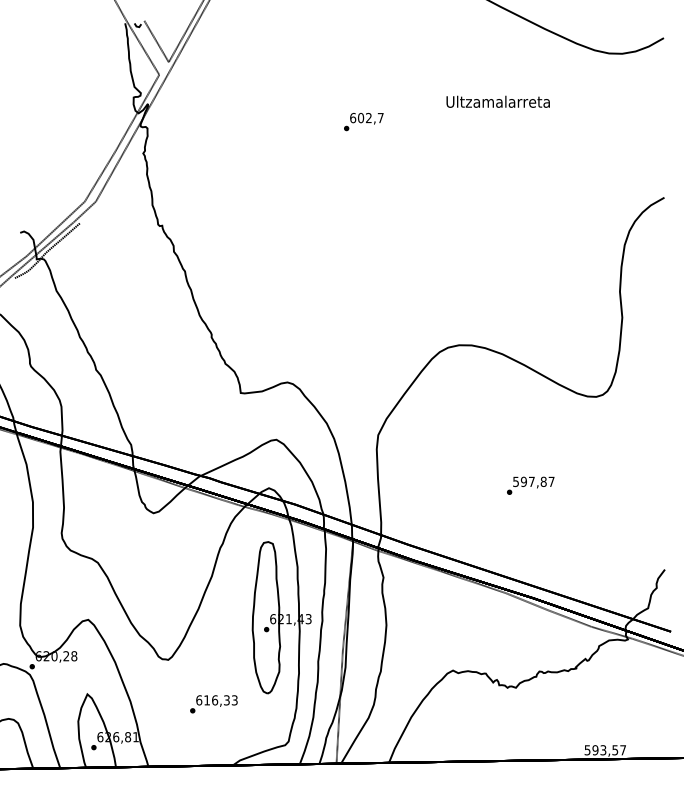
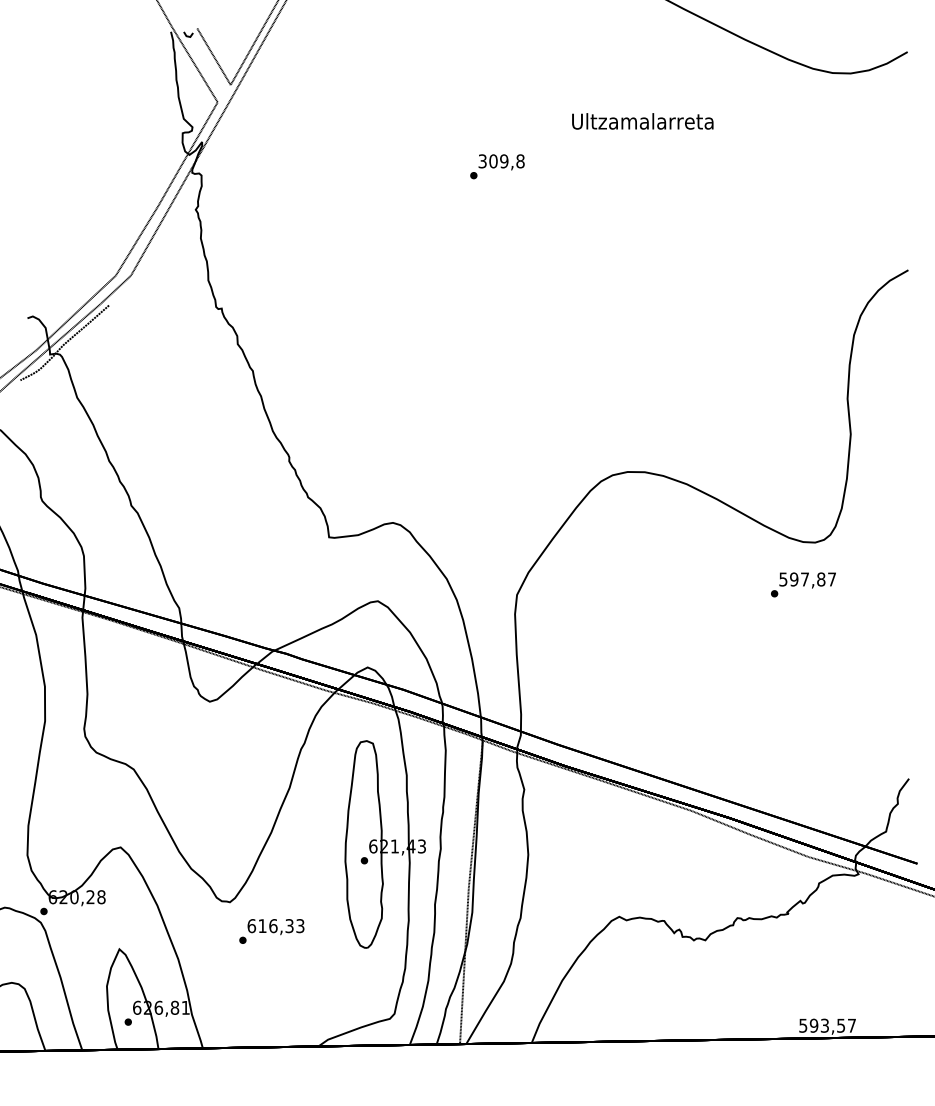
text: (497, 101) -> (641, 120), moved
text: (366, 117) -> (500, 160), 602,7 -> 309,8
text: (530, 485) -> (803, 584), moved
text: (213, 704) -> (271, 931), moved

